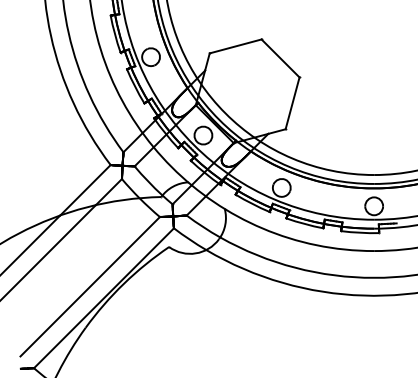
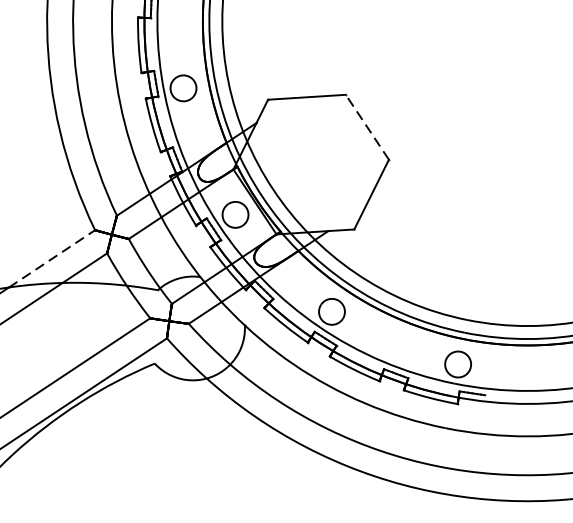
line: (280, 58) -> (367, 127), solid -> dashed
line: (85, 190) -> (51, 259), solid -> dashed

